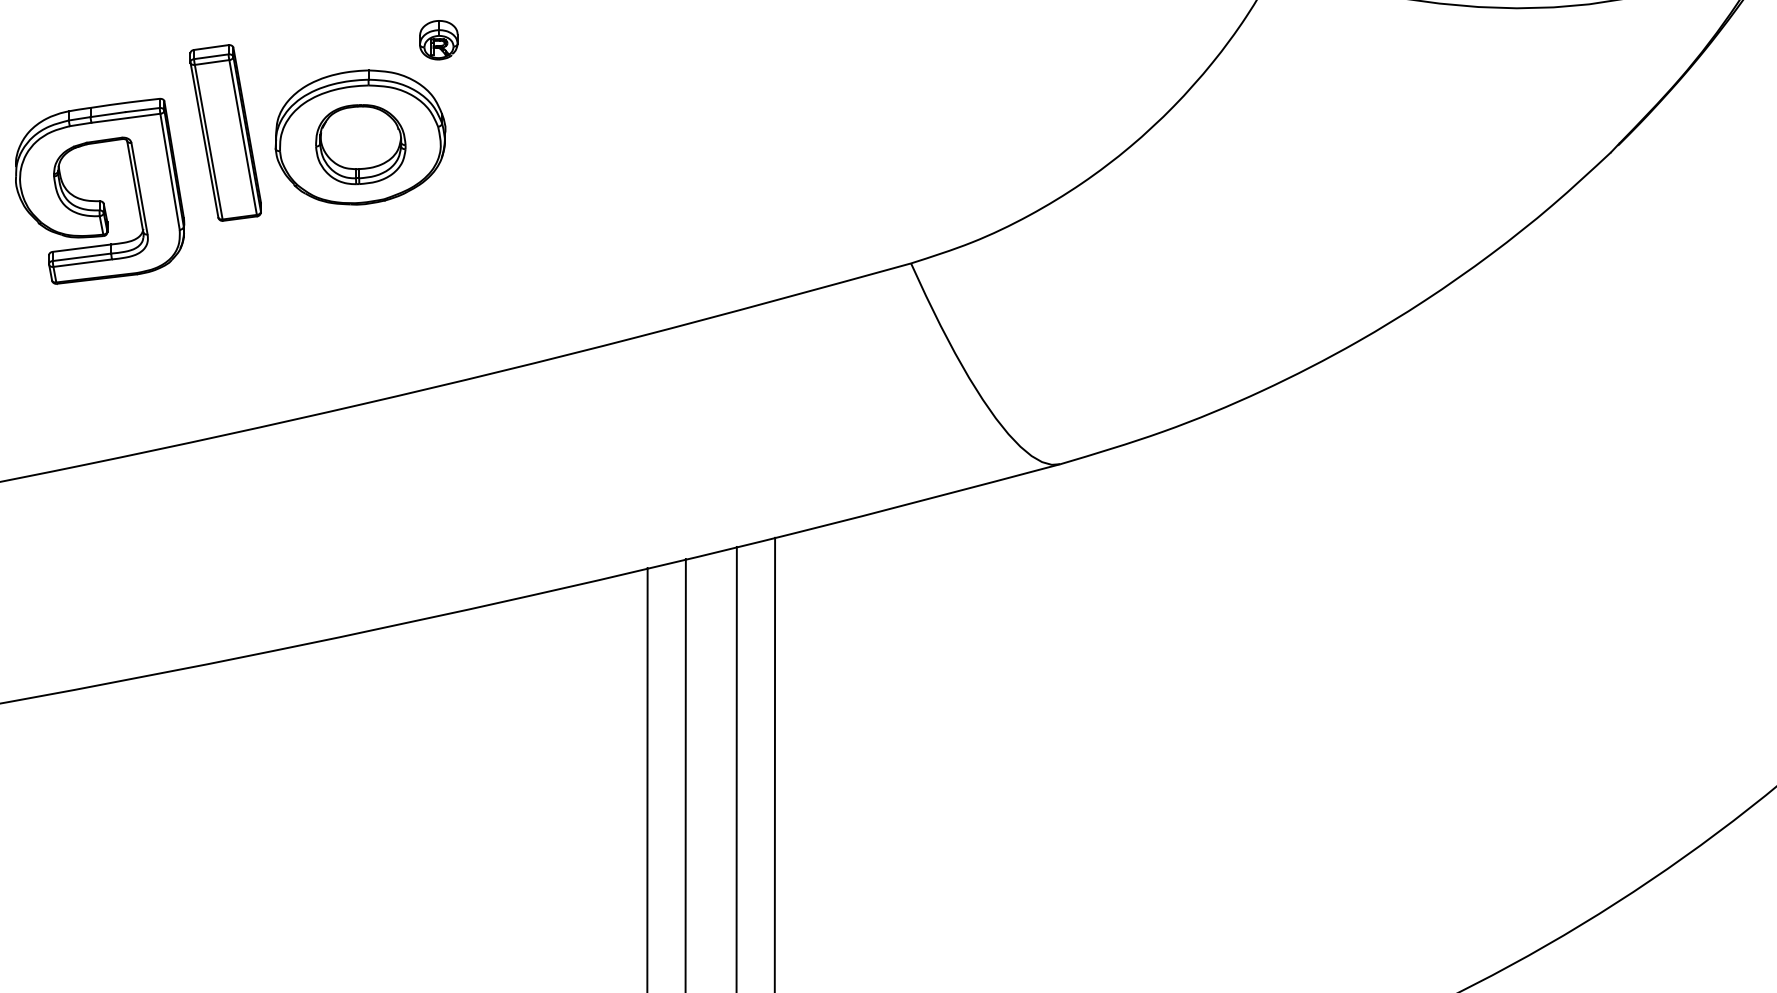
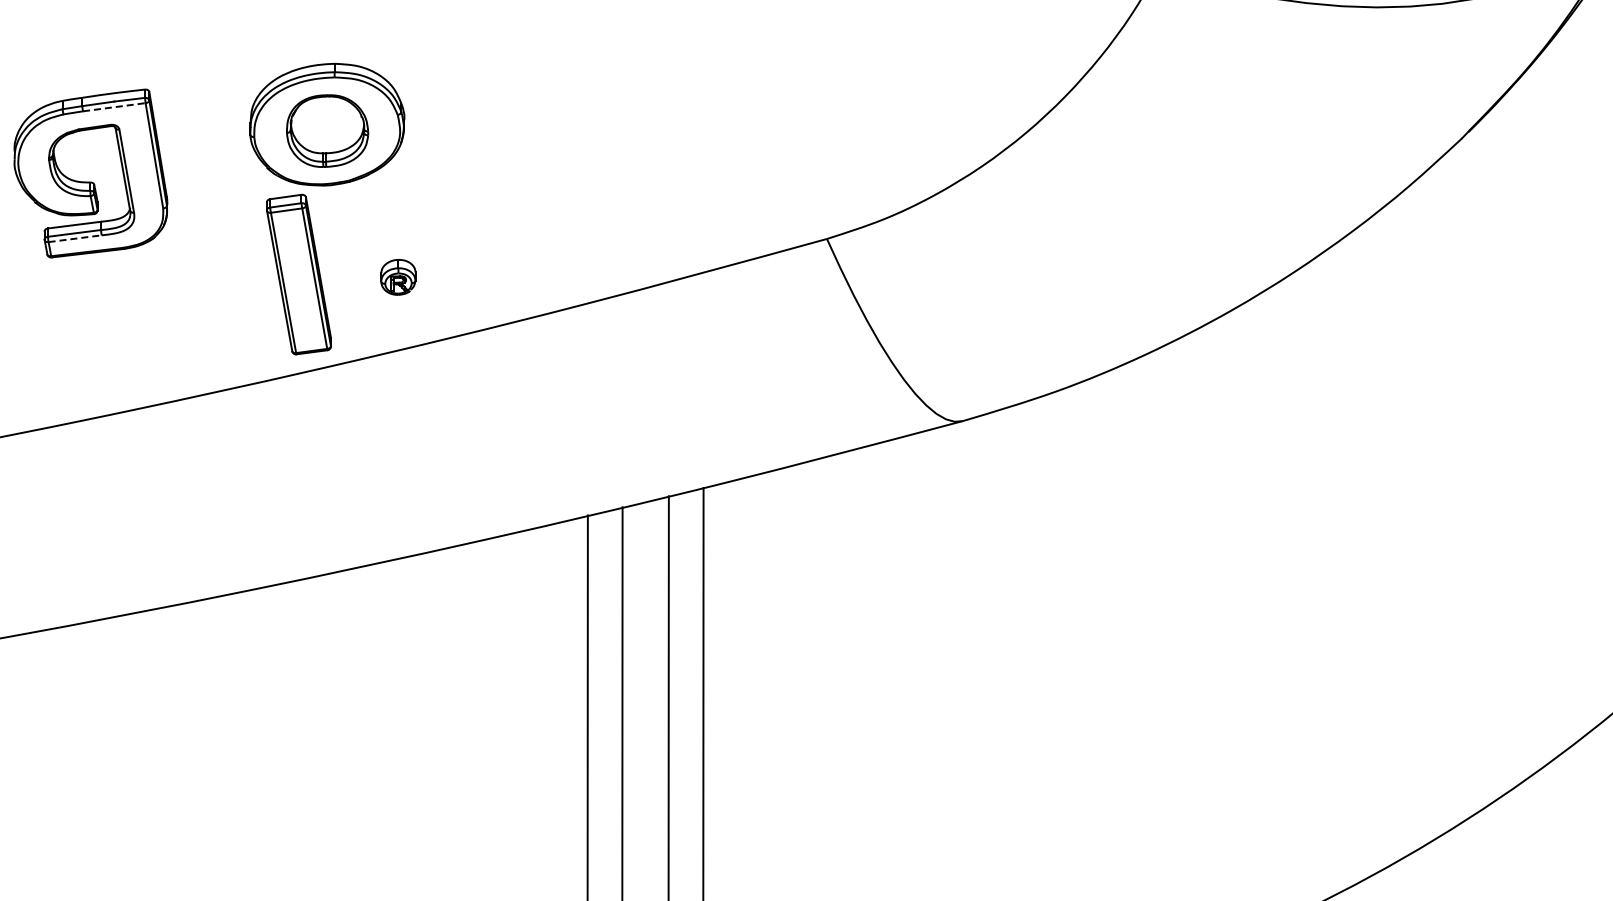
part: (438, 40) -> (398, 277), moved
line: (126, 118) -> (114, 107), solid -> dashed
part: (225, 132) -> (298, 274), moved
line: (83, 262) -> (75, 238), solid -> dashed

